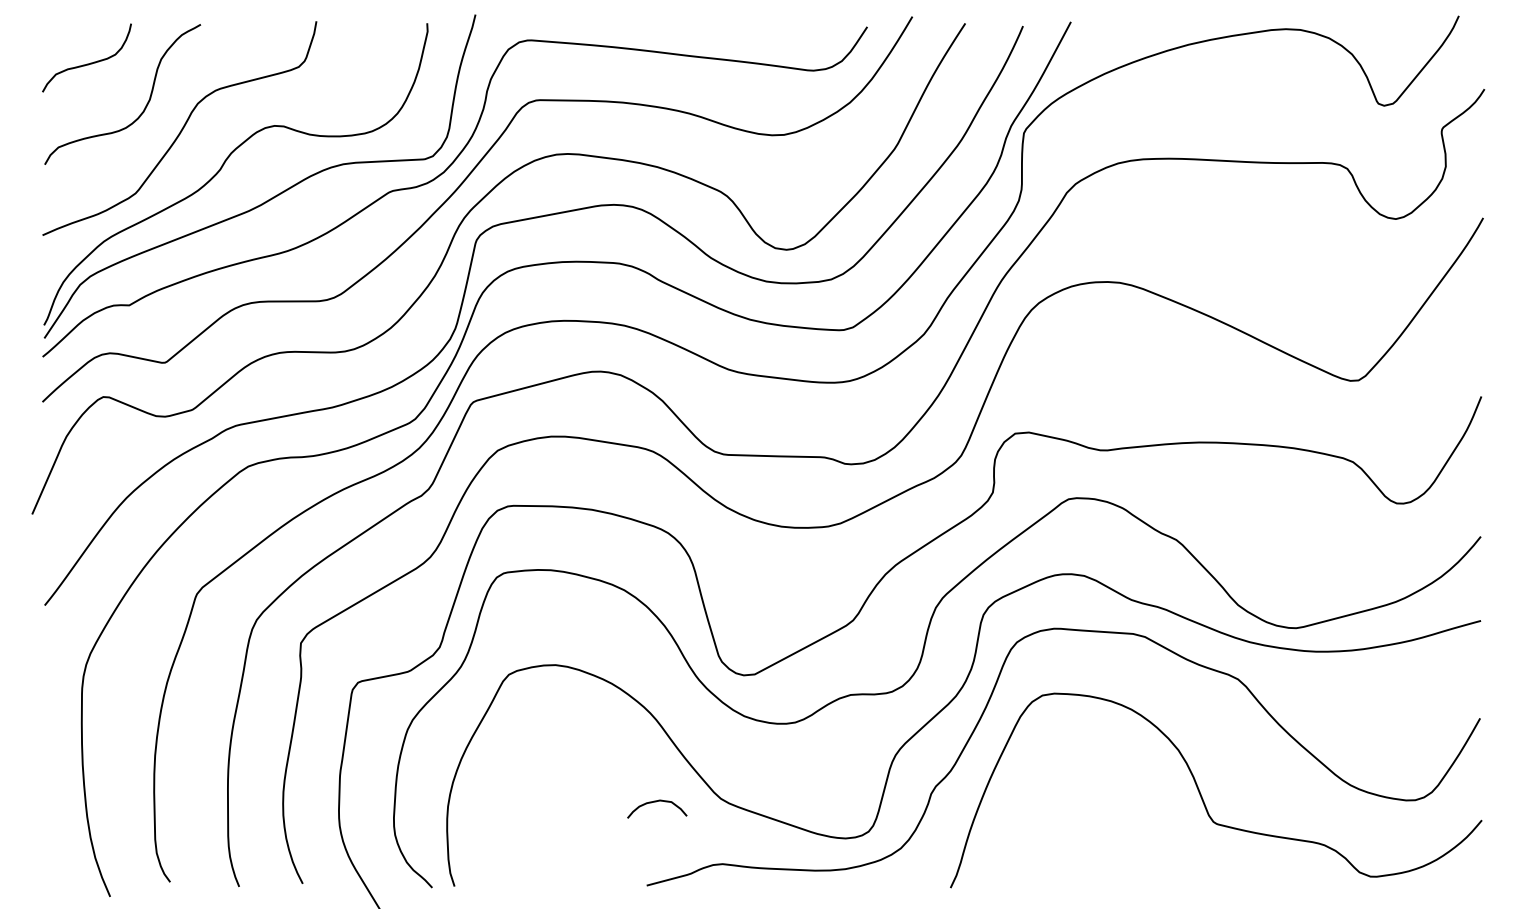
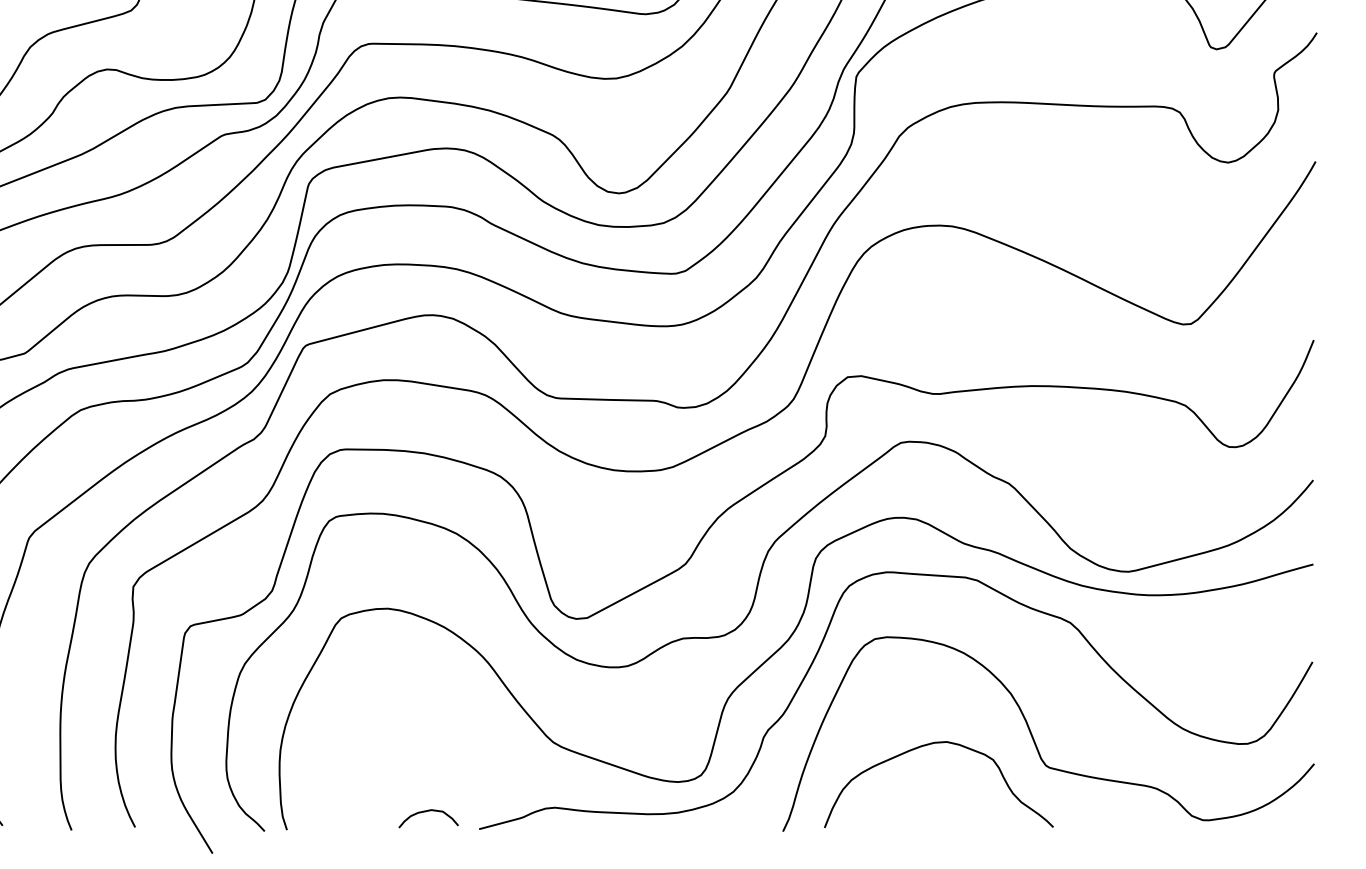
curve: (1098, 801) -> (930, 745), added
curve: (656, 802) -> (427, 812), moved

